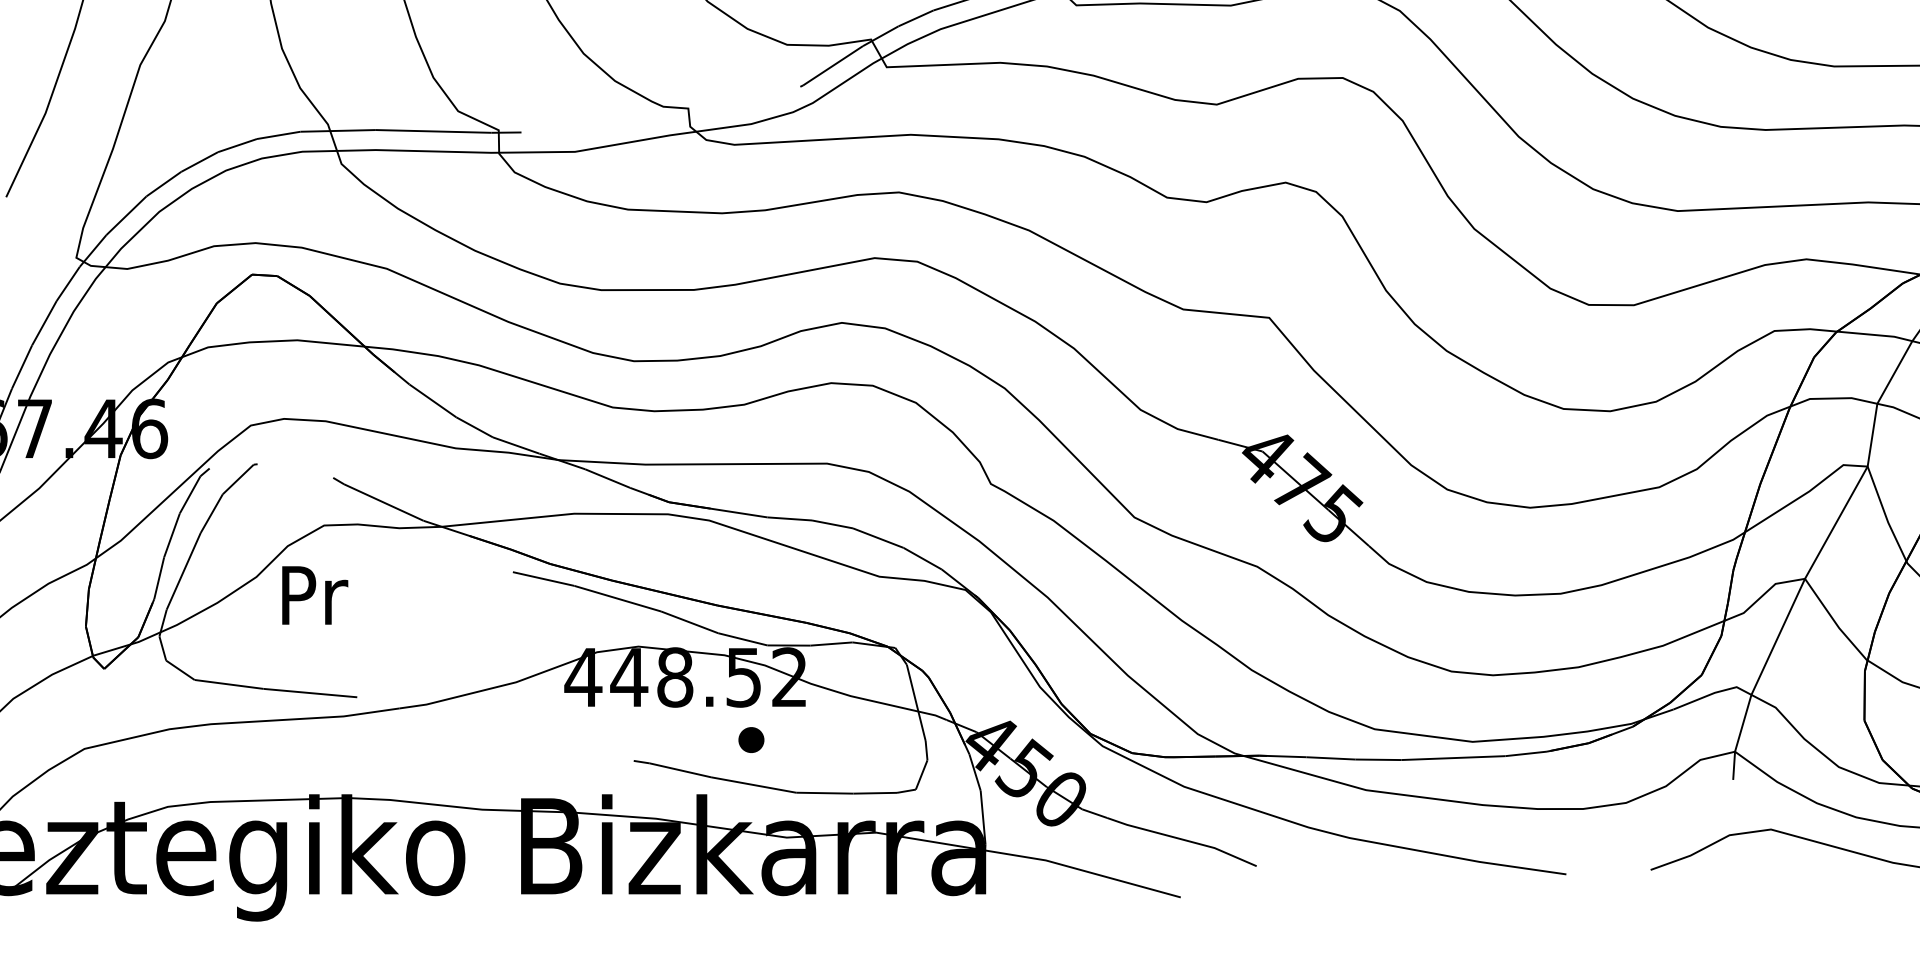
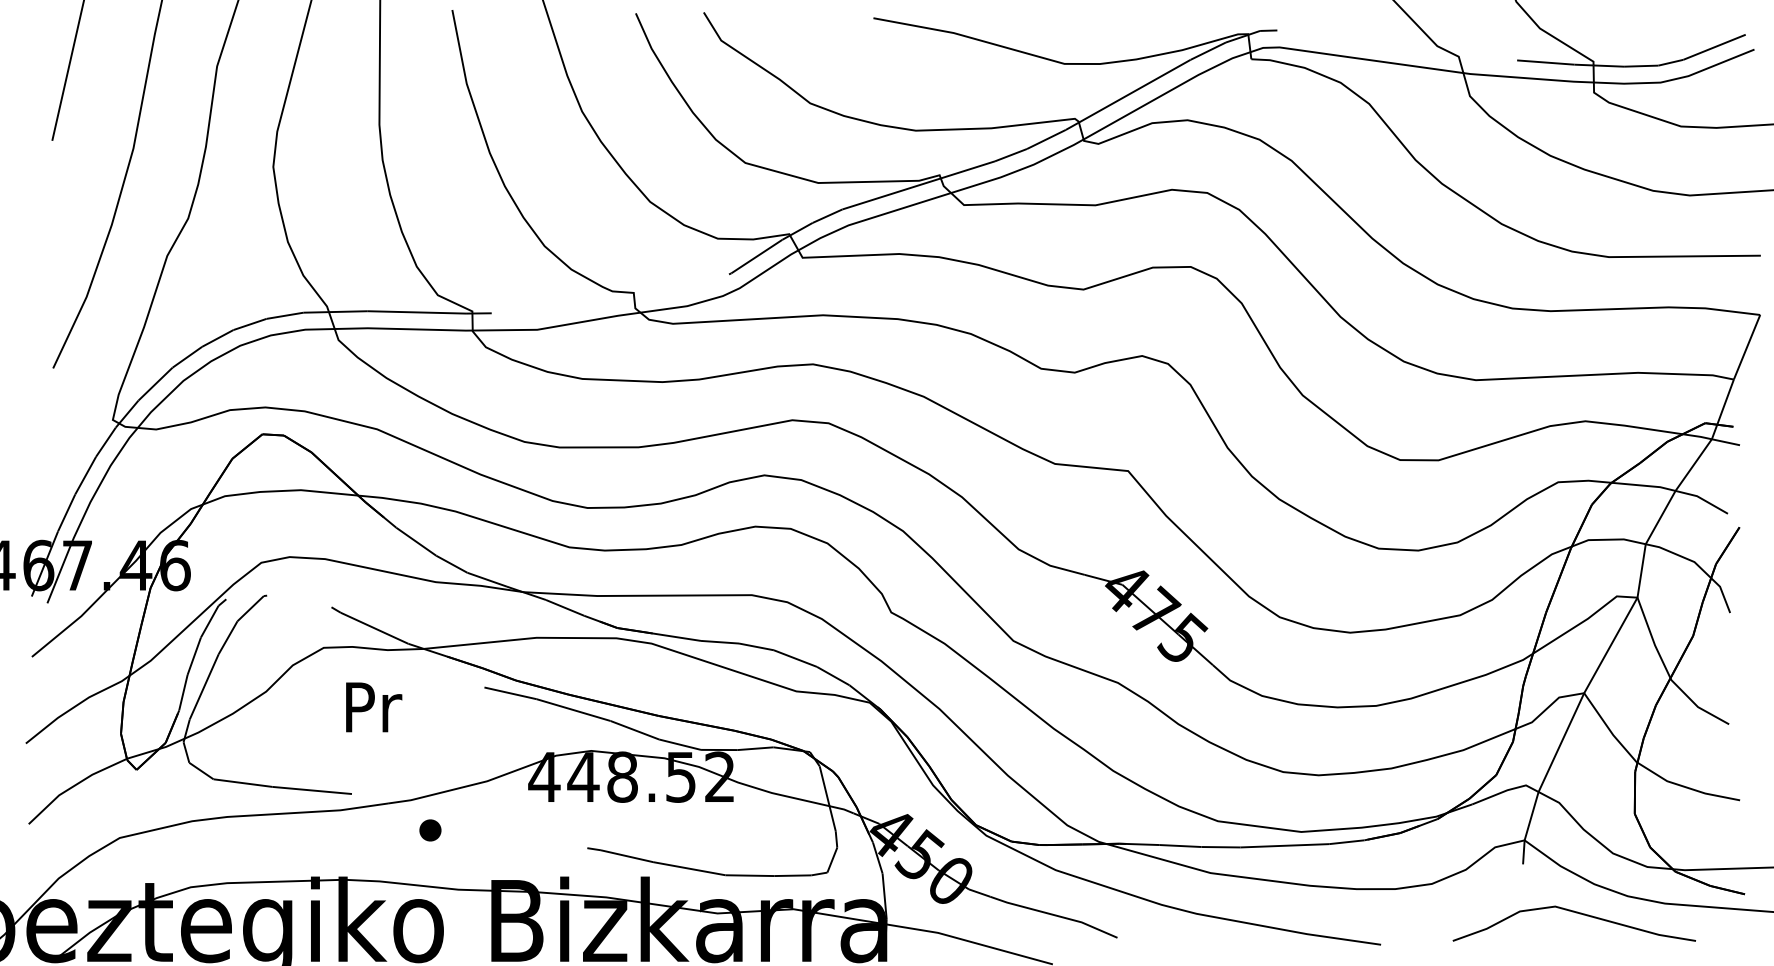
text: (315, 595) -> (374, 707), moved
part: (751, 740) -> (430, 830), moved

